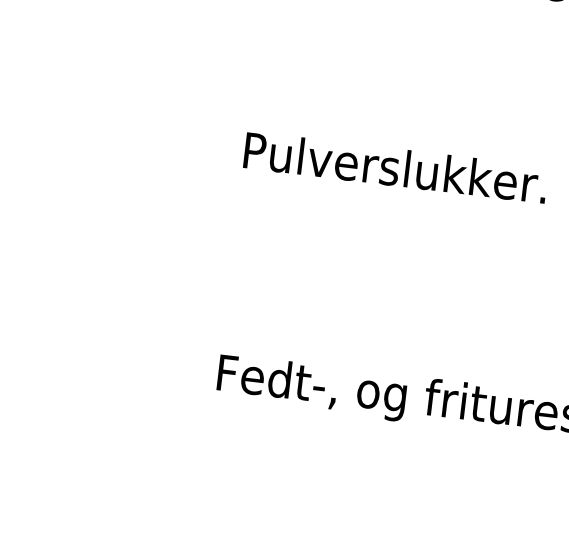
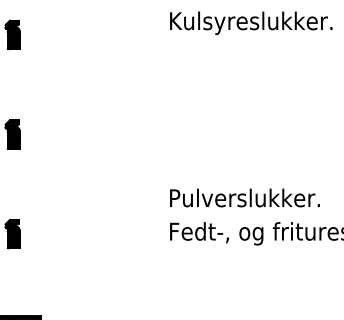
text: (394, 166) -> (244, 197), moved

